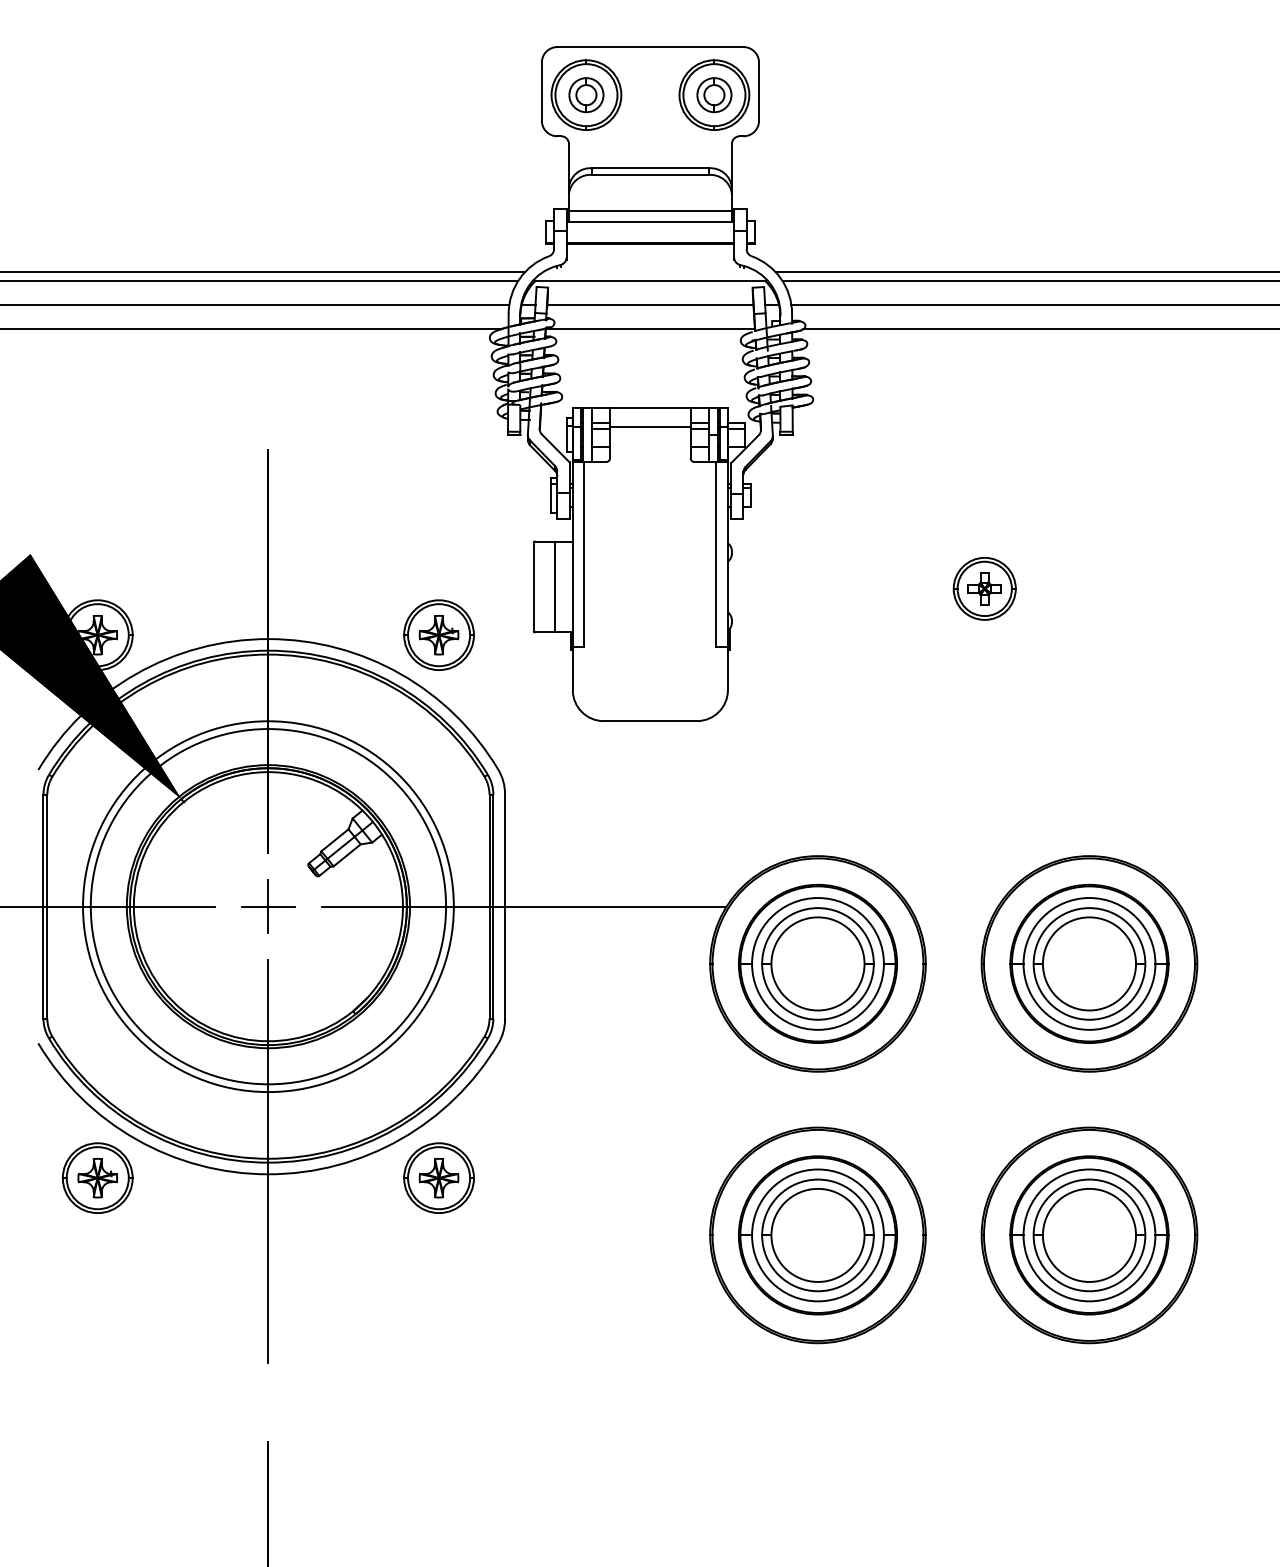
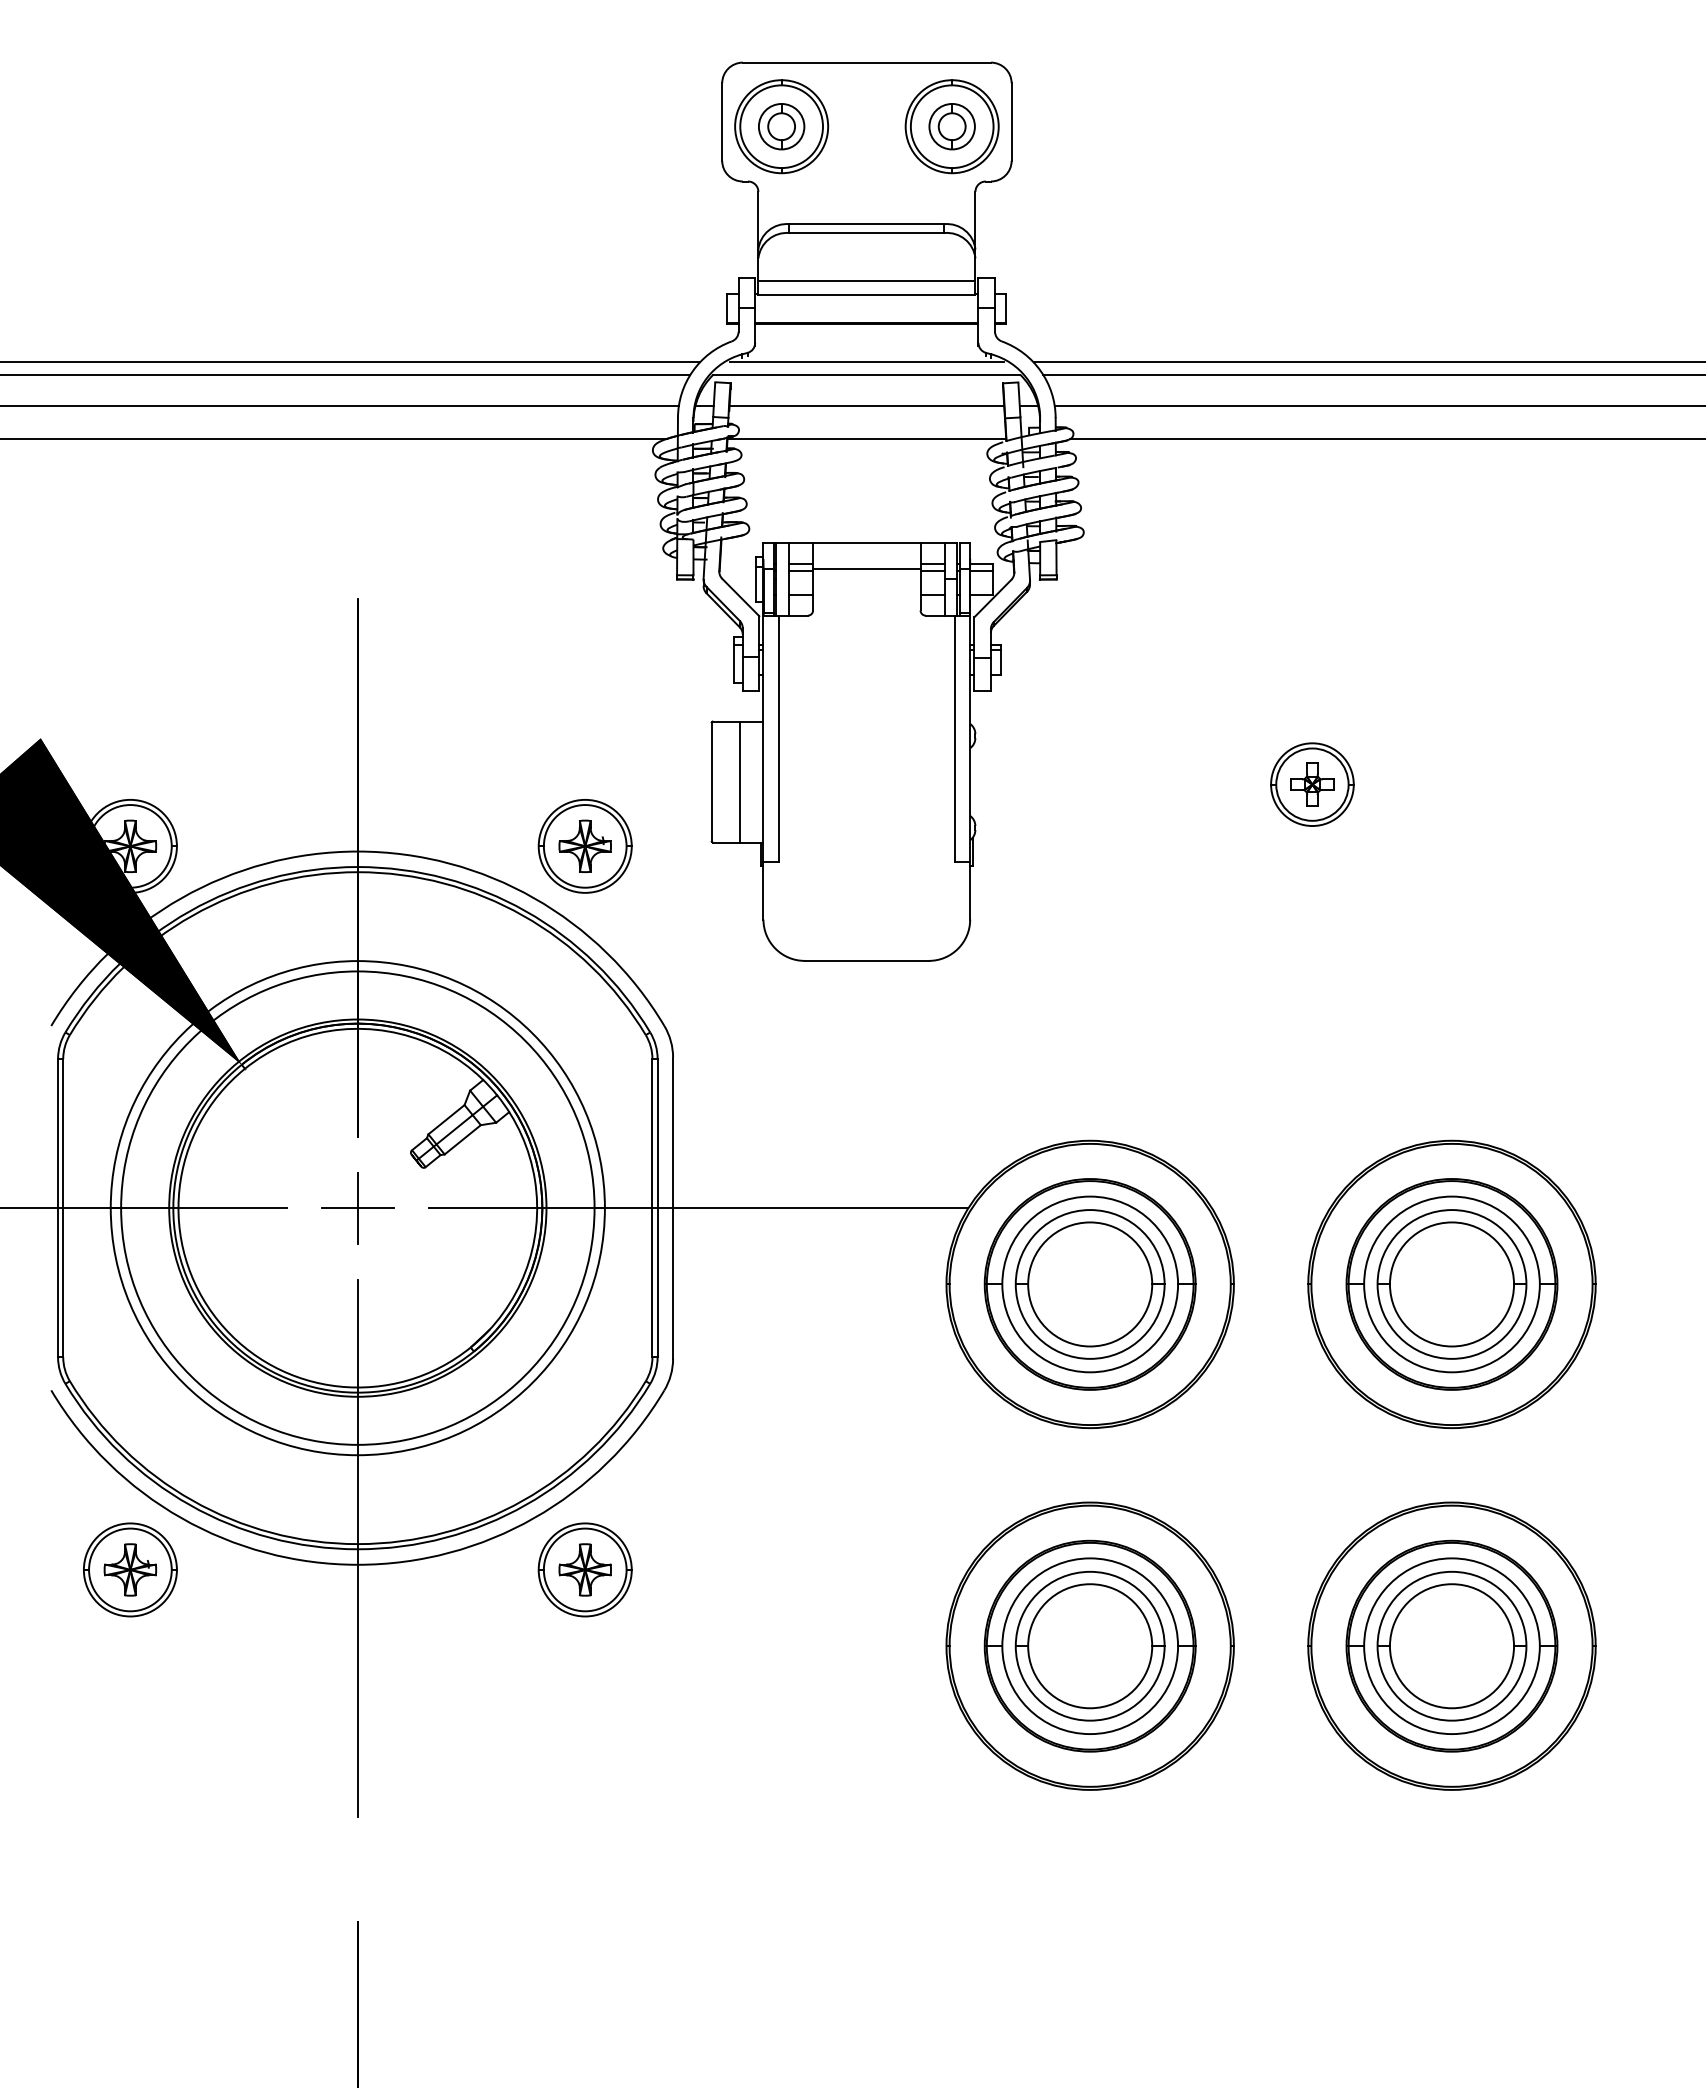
line: (650, 272) -> (866, 362), added

